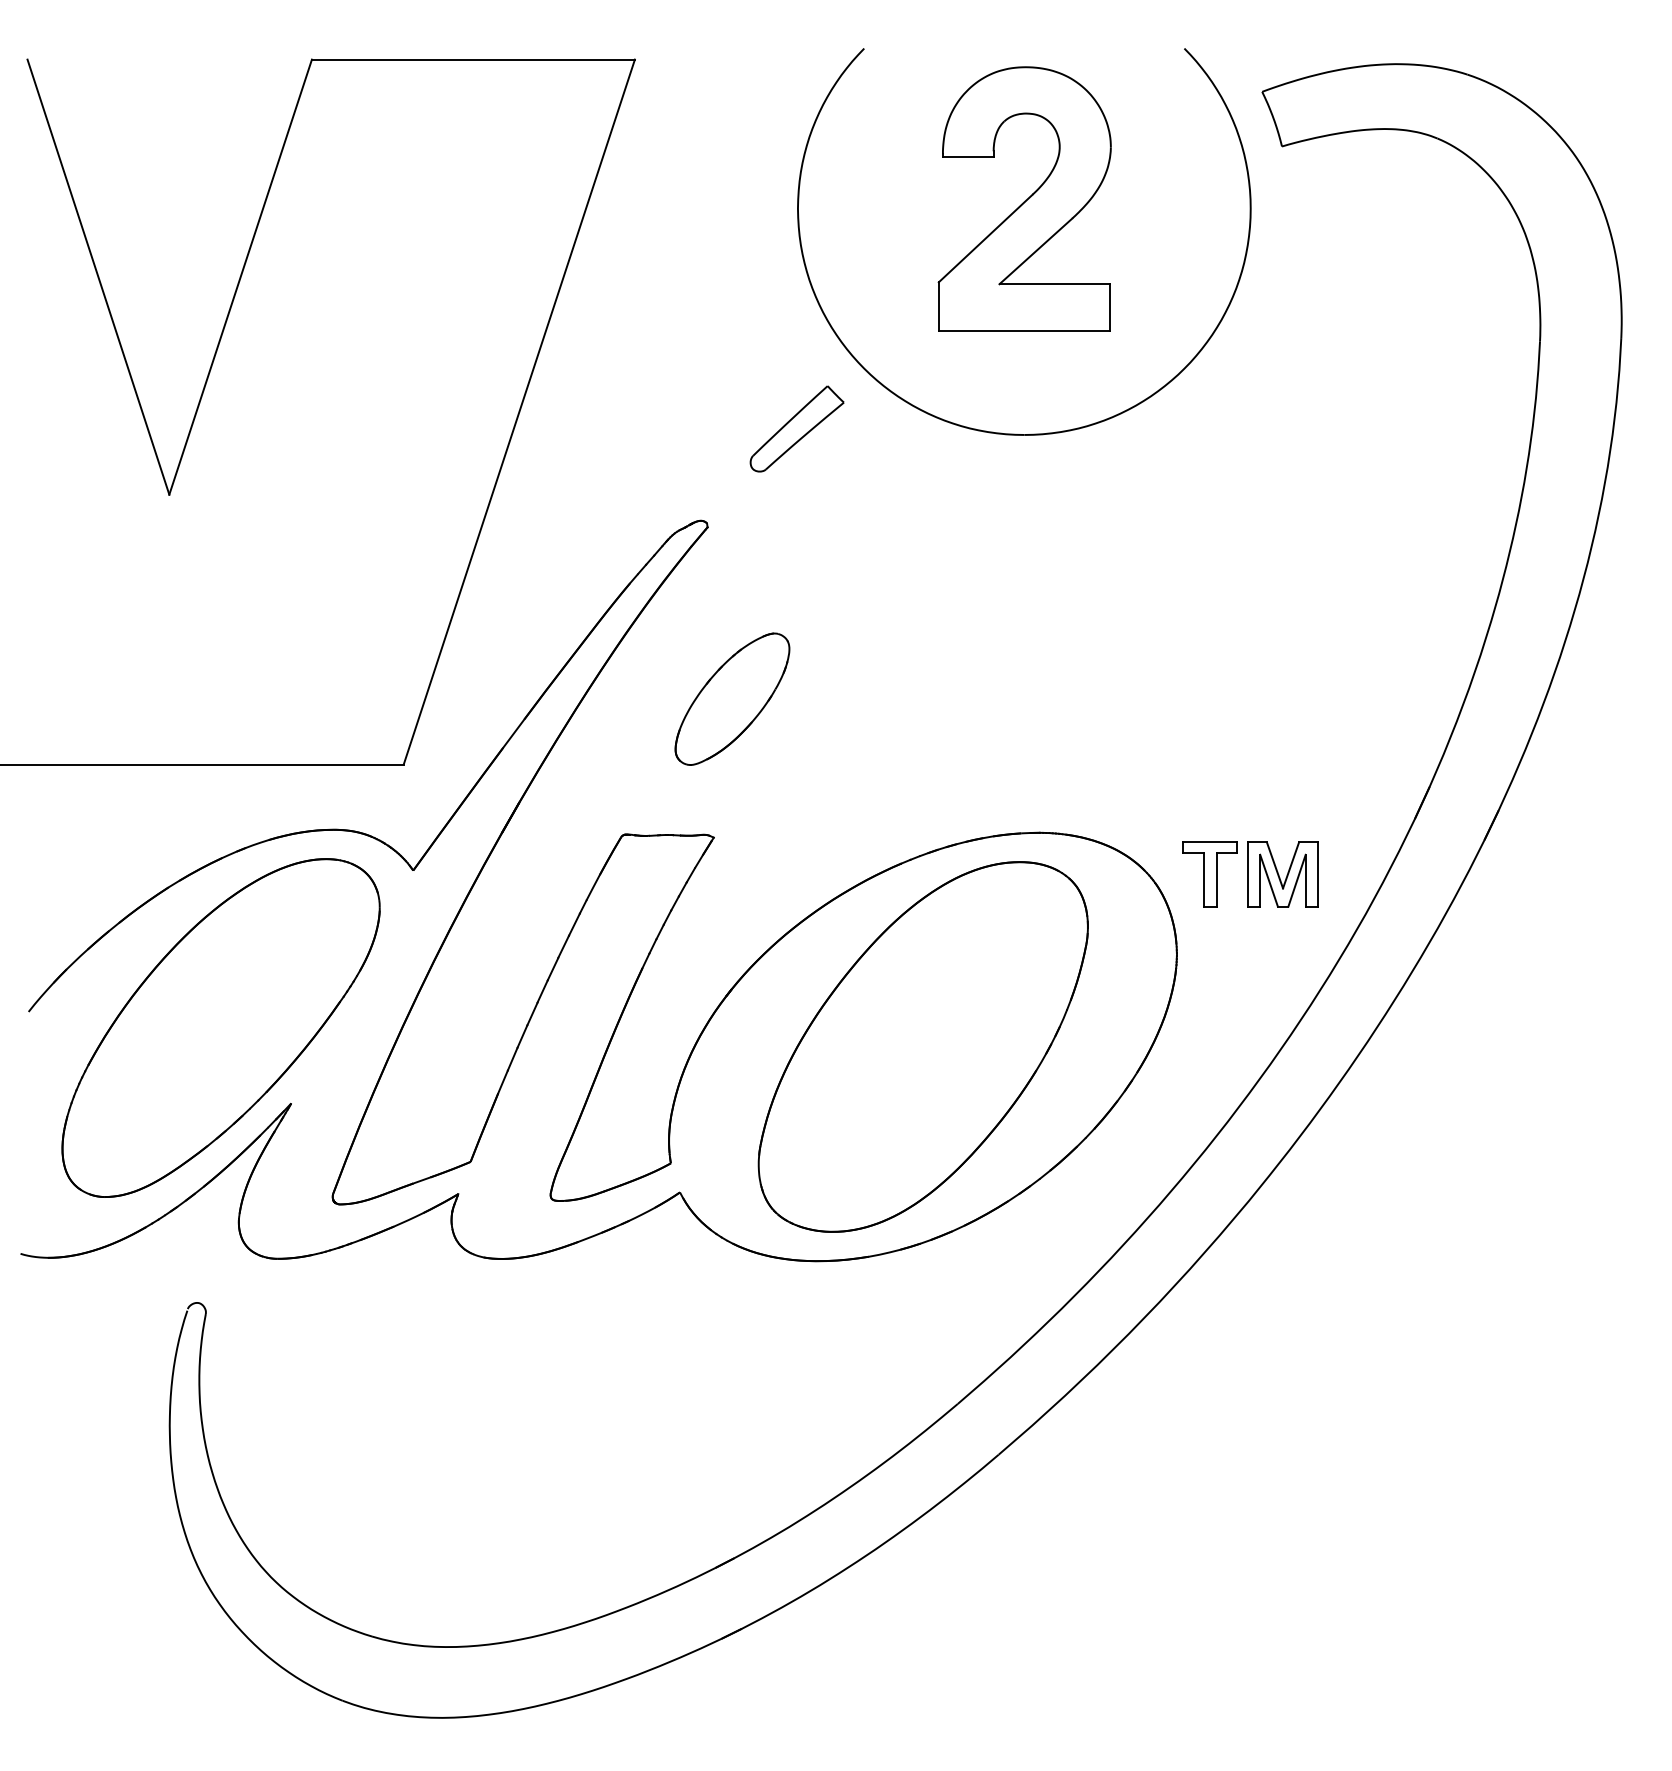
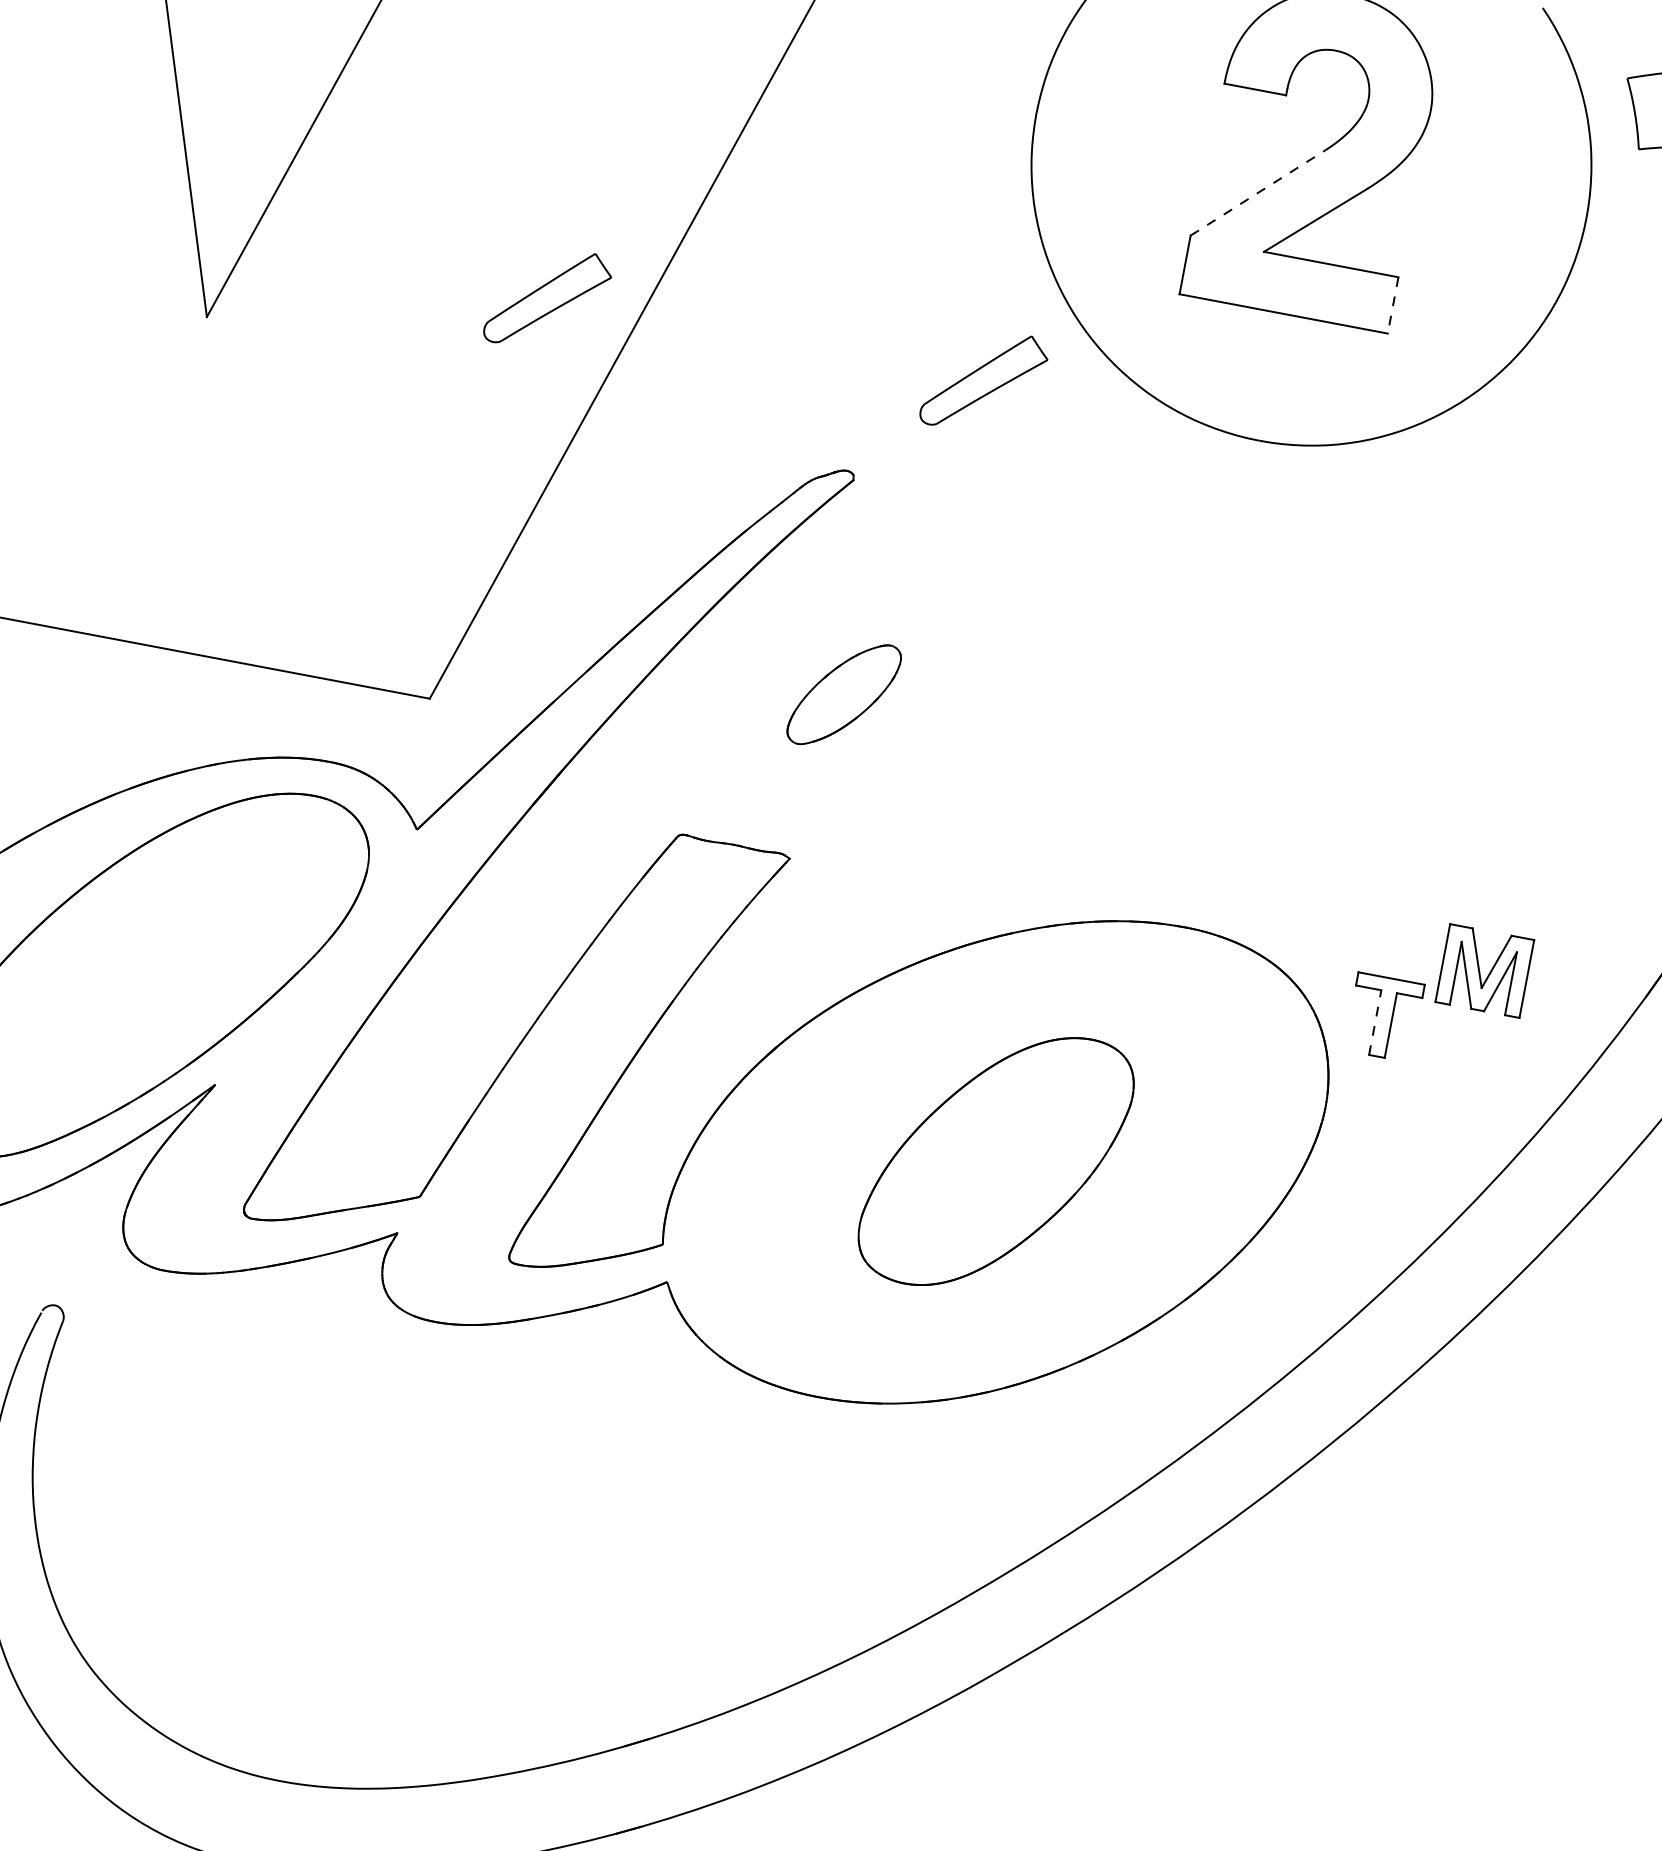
line: (986, 238) -> (1258, 193), solid -> dashed
line: (1110, 307) -> (1393, 305), solid -> dashed
part: (437, 428) -> (547, 298), added
part: (732, 698) -> (844, 693), size x0.7
part: (1282, 874) -> (1484, 970), moved
line: (1203, 879) -> (1375, 1022), solid -> dashed
part: (922, 1046) -> (995, 1160), size x0.6

